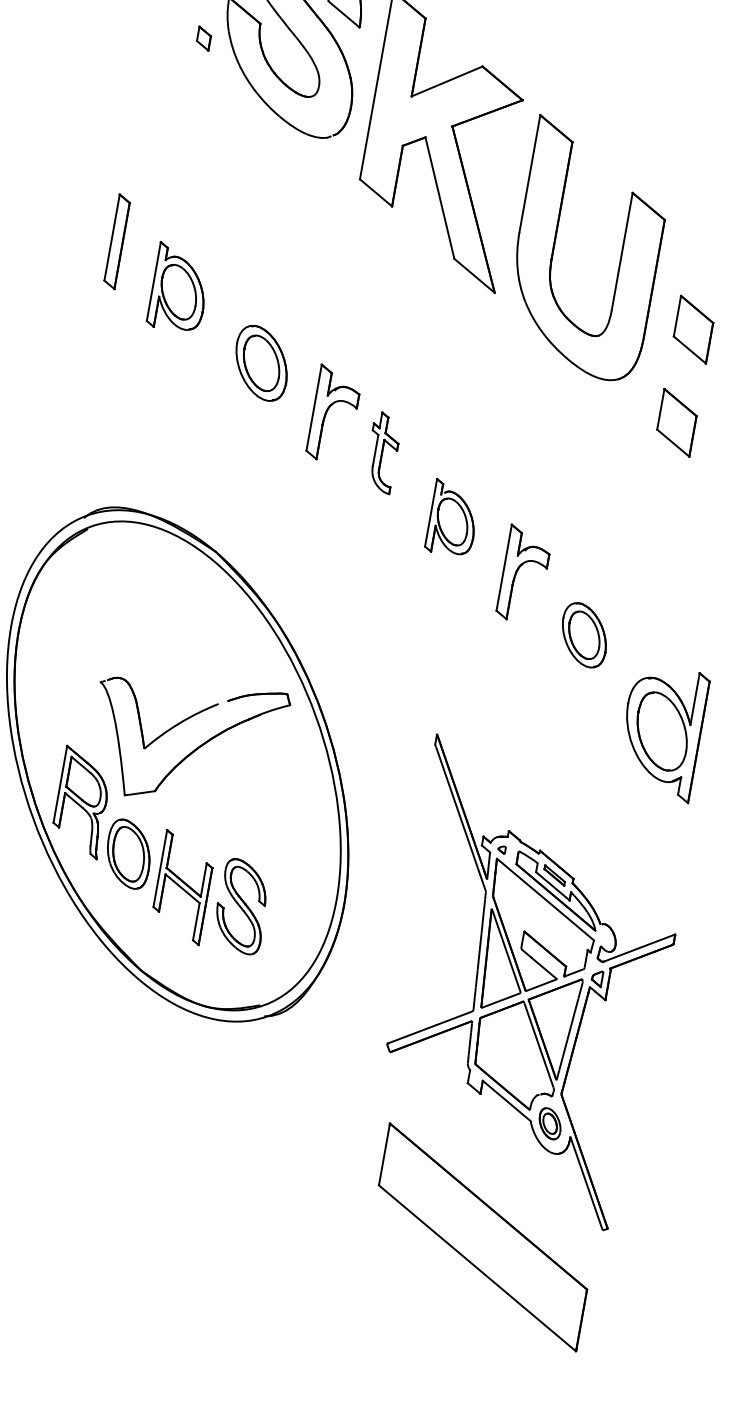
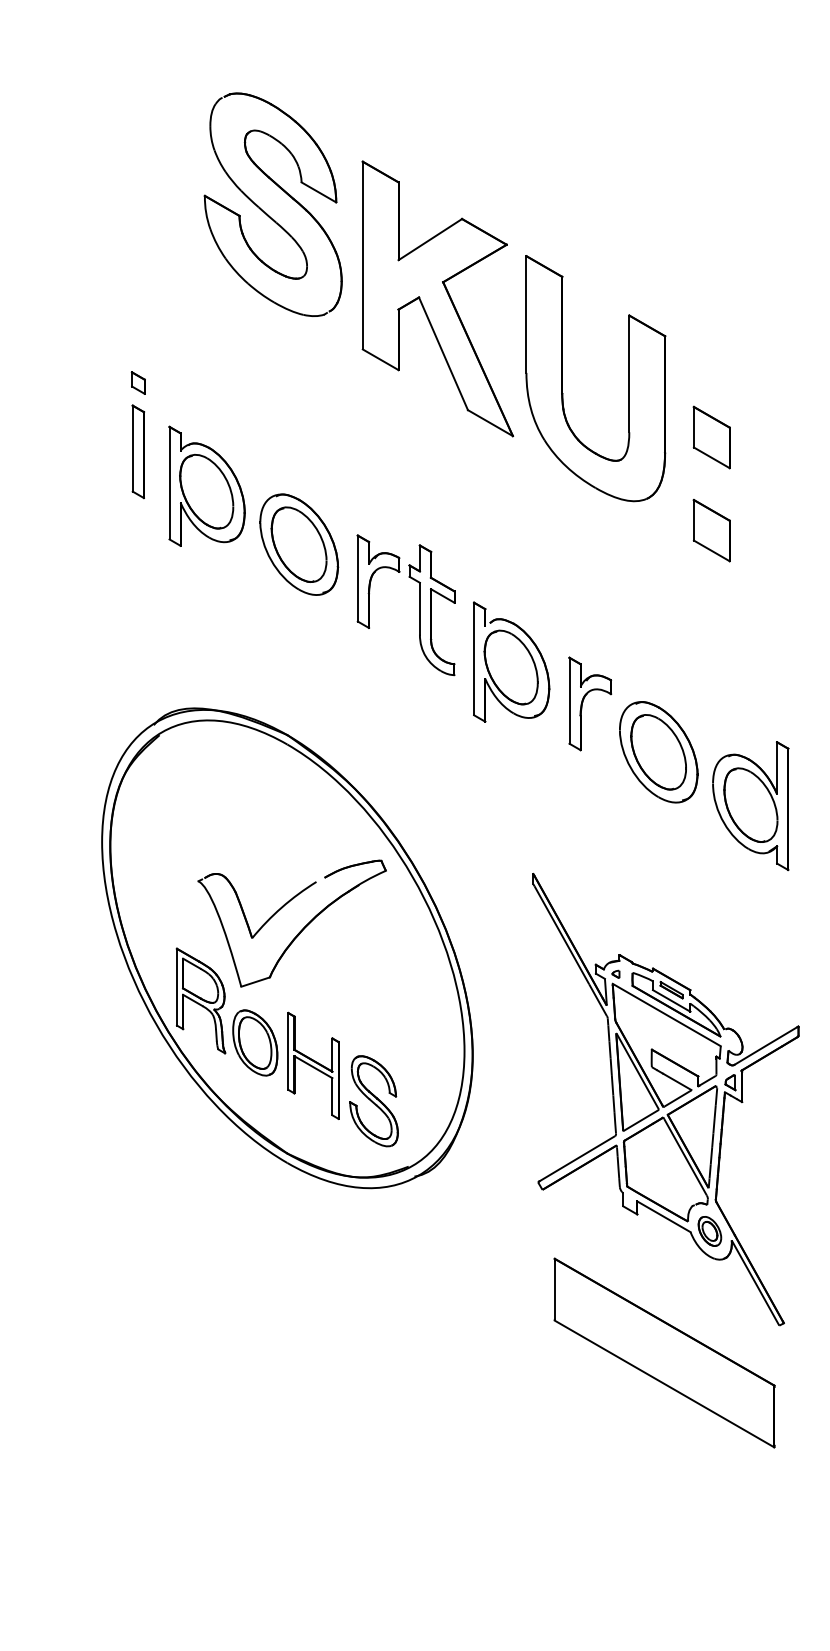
part: (203, 37) -> (137, 382), moved
part: (179, 287) -> (206, 485), size x1.43
part: (261, 363) -> (299, 544), size x1.43
part: (382, 452) -> (431, 610), size x1.67
part: (453, 518) -> (511, 661), size x1.67
part: (584, 635) -> (658, 752), size x1.67
part: (661, 732) -> (750, 806), moved
part: (241, 906) -> (373, 1101), moved

